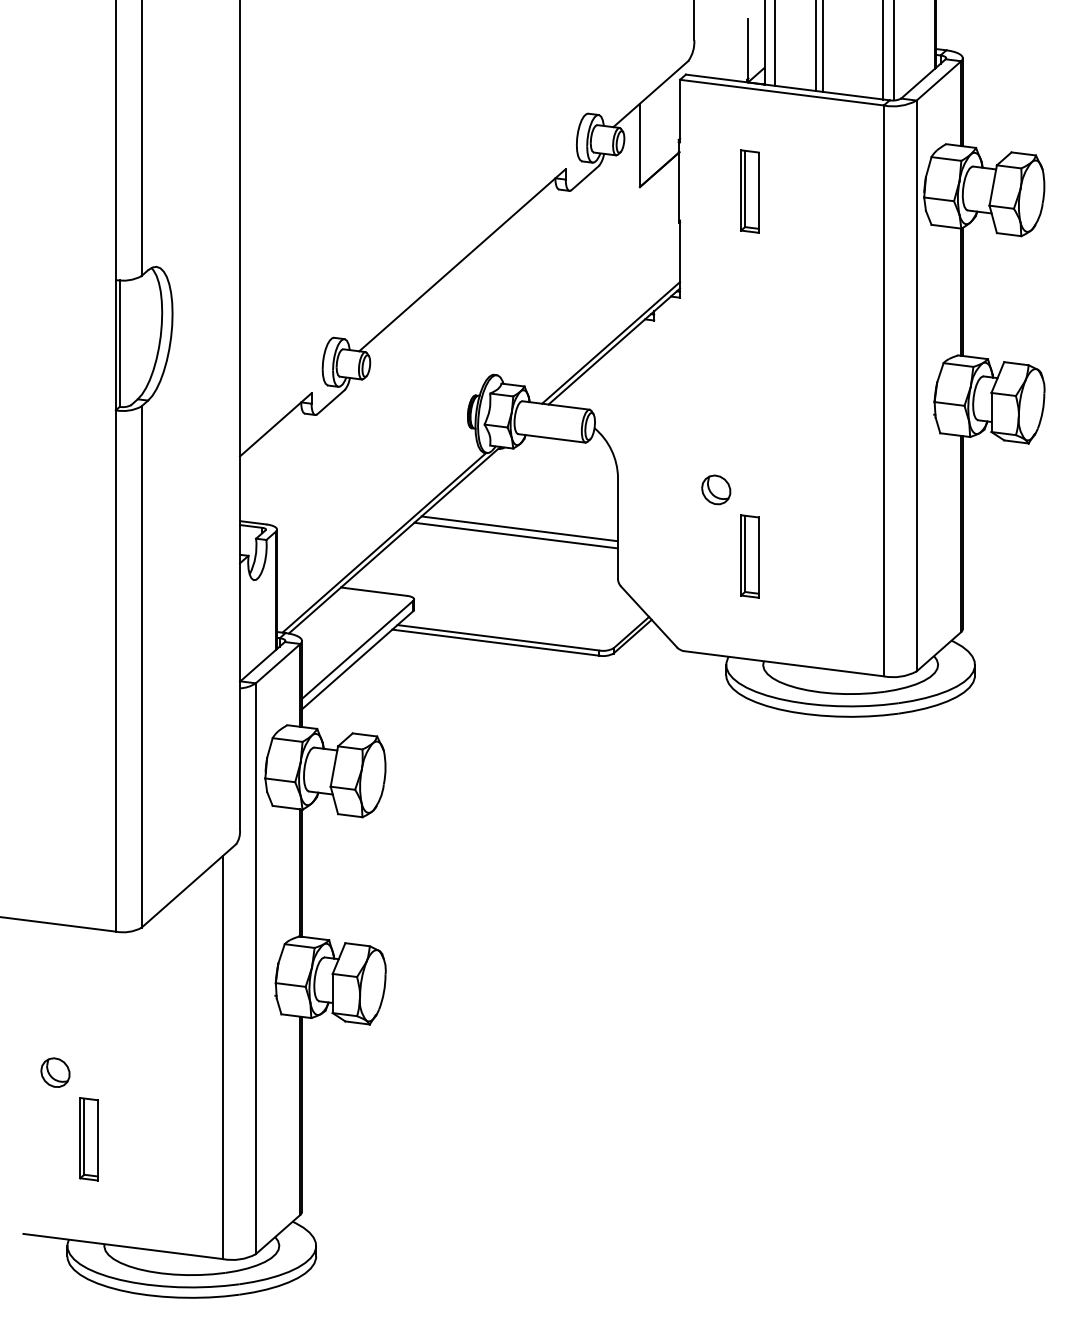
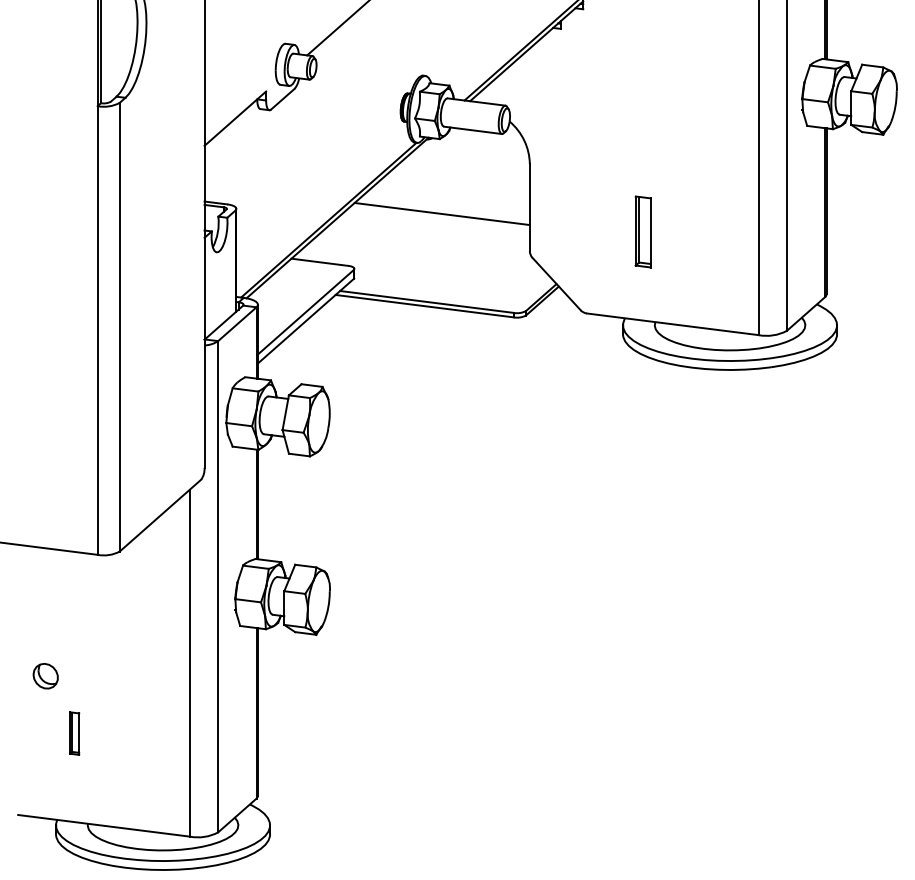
part: (716, 489) -> (614, 174), removed
line: (519, 528) -> (445, 207), removed
part: (88, 1139) -> (74, 733), size x0.6

